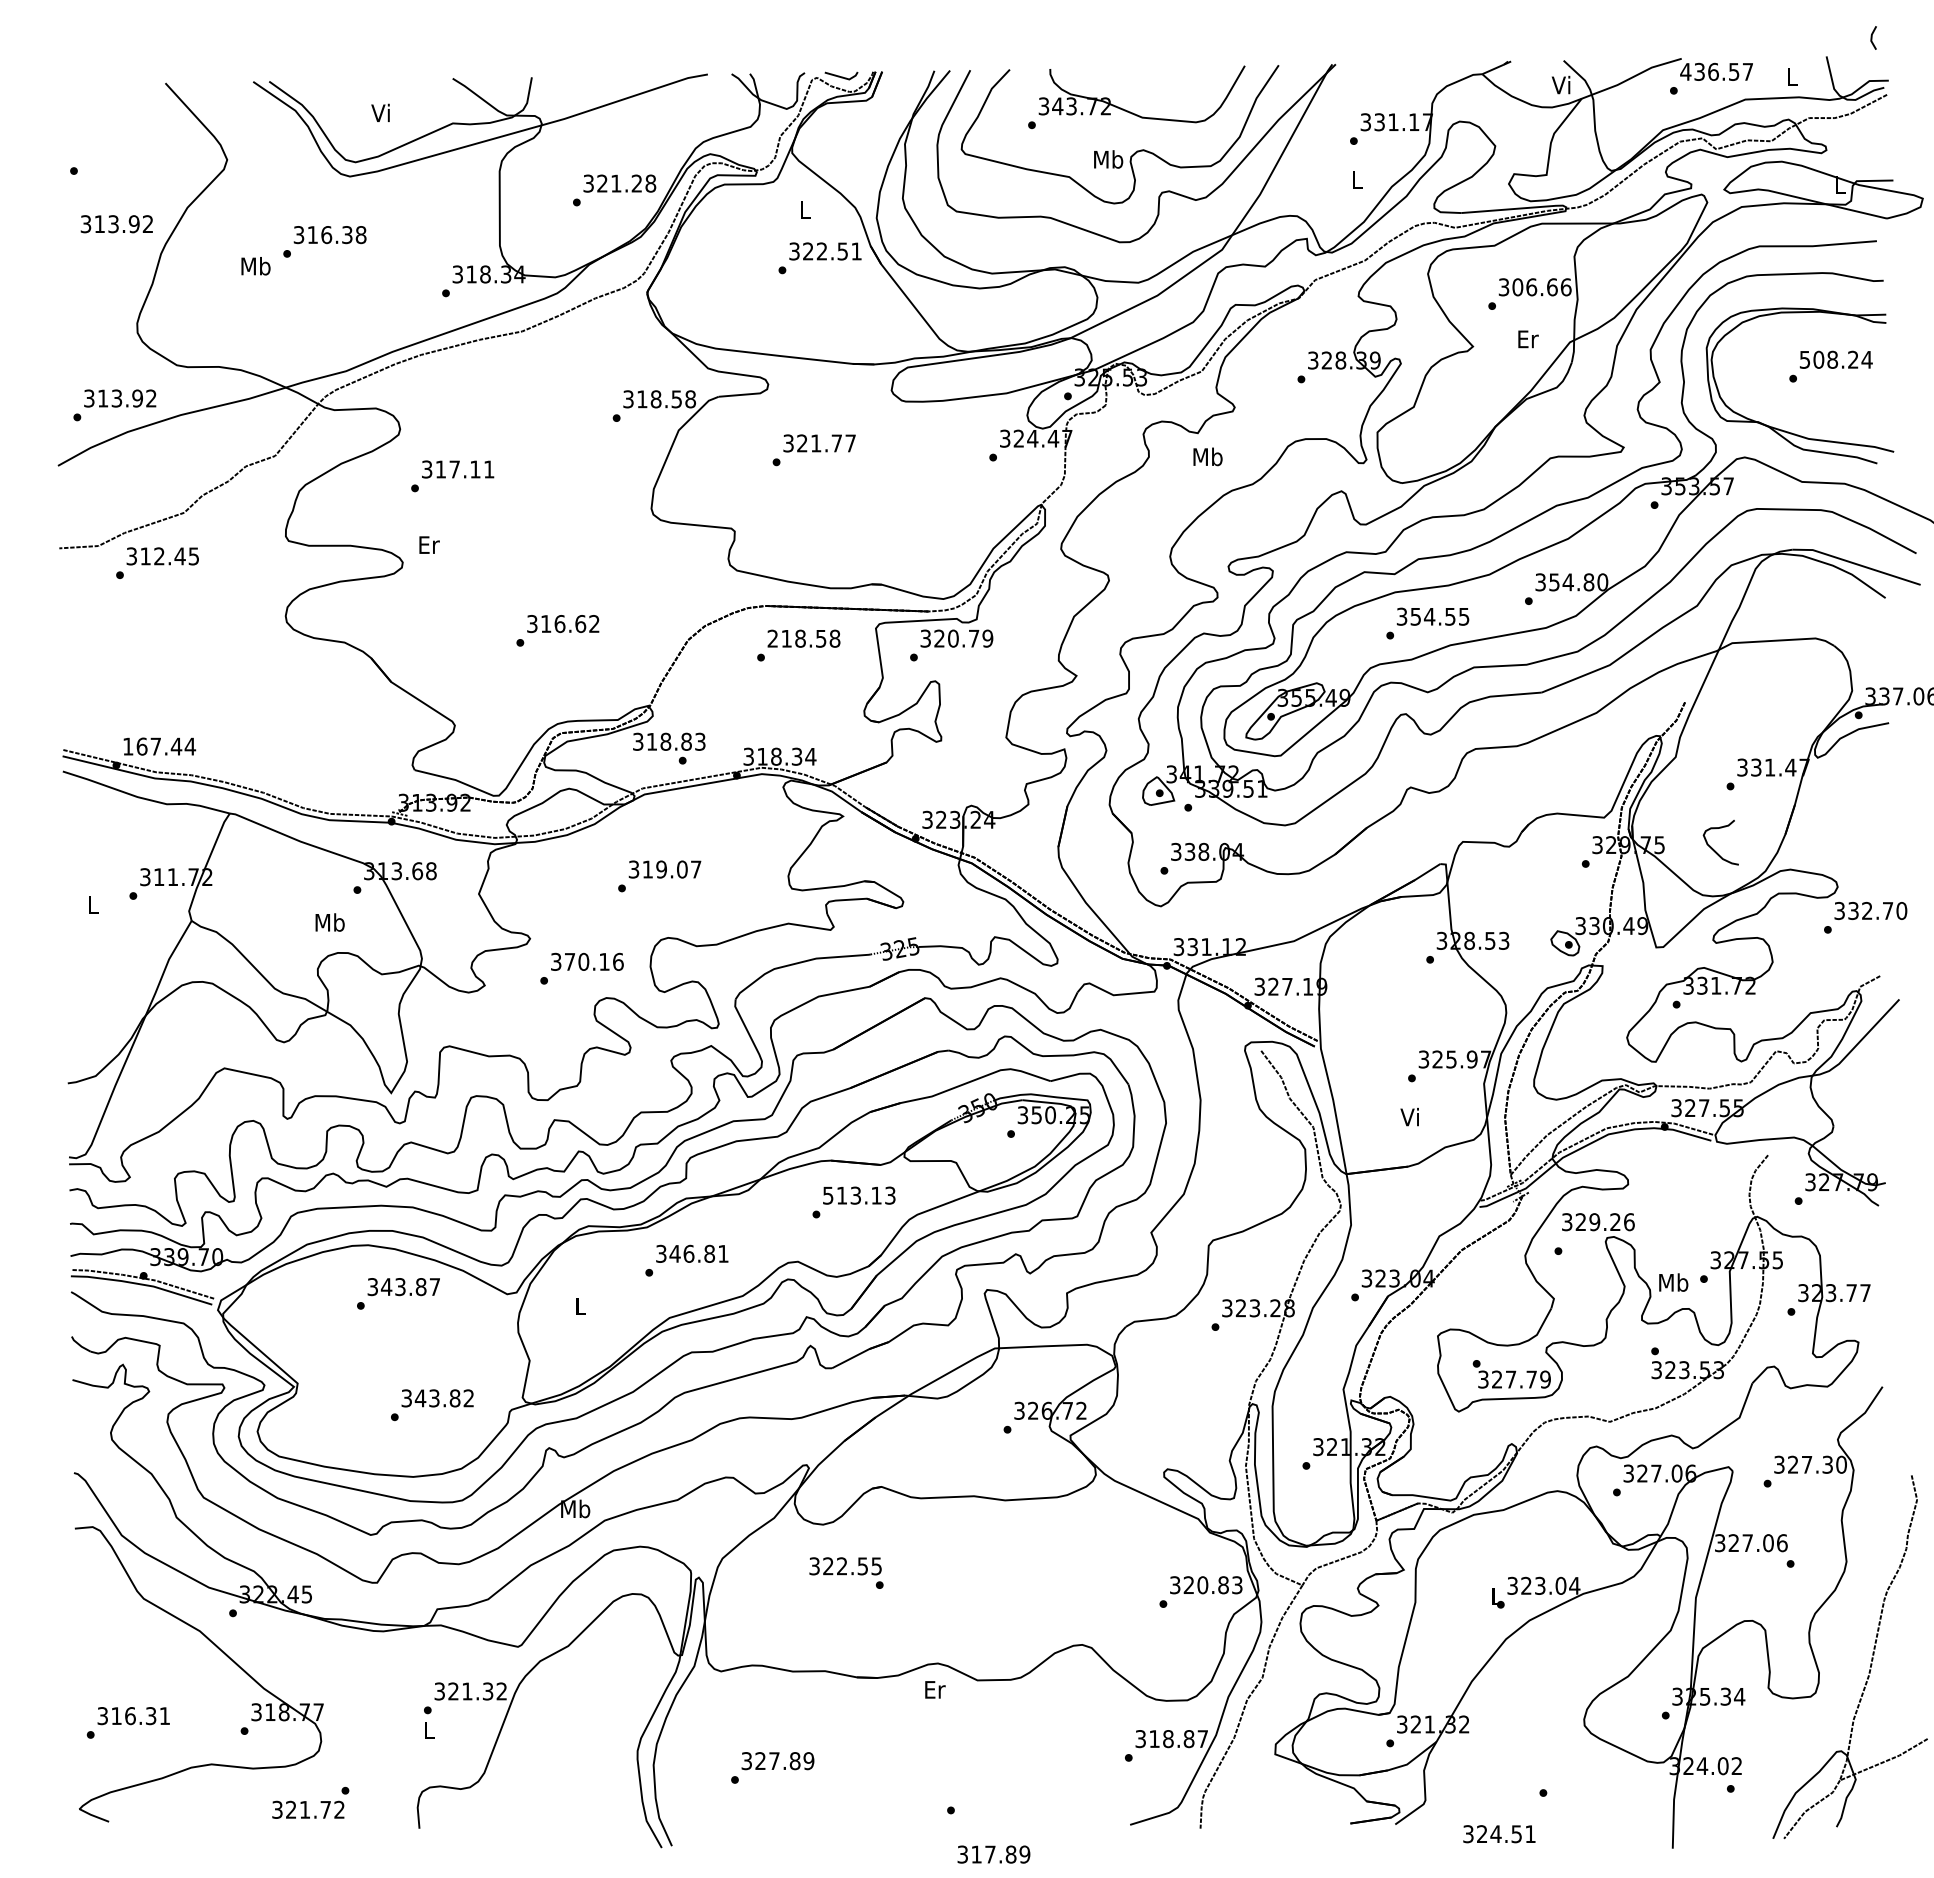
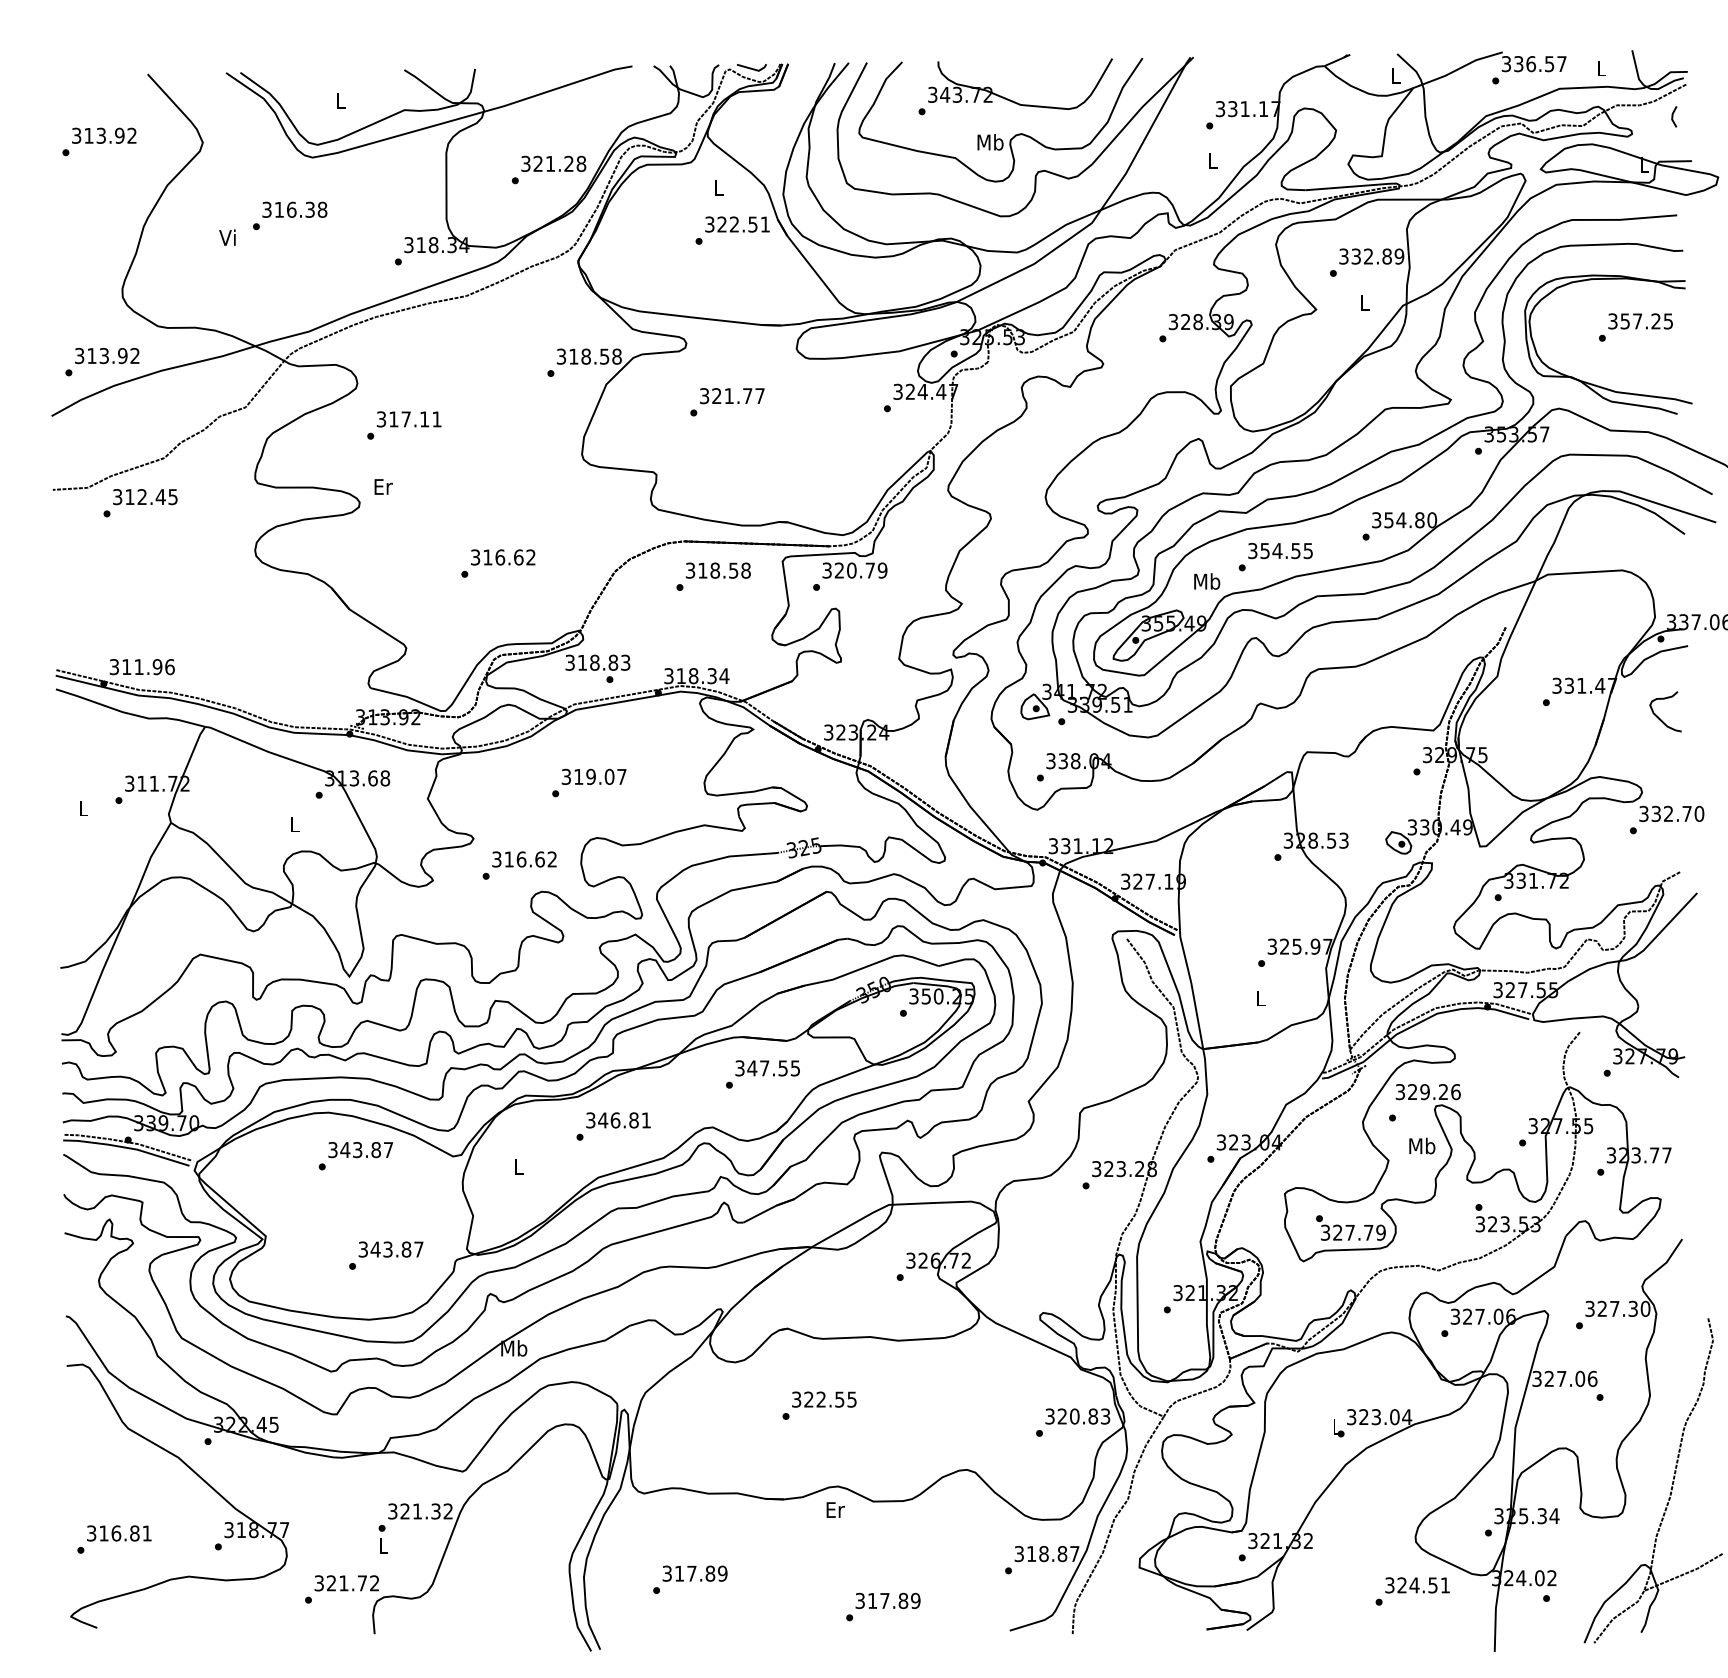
line: (1872, 37) -> (1673, 116), moved
text: (1685, 71) -> (1506, 63), 436.57 -> 336.57
text: (1560, 84) -> (1394, 75), Vi -> L
text: (380, 112) -> (339, 100), Vi -> L
text: (116, 224) -> (103, 136), moved
text: (255, 266) -> (228, 237), Mb -> Vi
text: (1541, 287) -> (1377, 256), 306.66 -> 332.89
text: (1528, 339) -> (1365, 303), Er -> L
text: (1836, 359) -> (1641, 321), 508.24 -> 357.25
text: (1207, 456) -> (1206, 581), moved
text: (772, 638) -> (690, 570), 218.58 -> 318.58
text: (159, 746) -> (142, 666), 167.44 -> 311.96
curve: (1713, 848) -> (1658, 717), moved
text: (329, 922) -> (294, 824), Mb -> L
text: (594, 961) -> (531, 859), 370.16 -> 316.62
text: (1409, 1116) -> (1259, 997), Vi -> L
text: (859, 1195) -> (767, 1068), 513.13 -> 347.55
text: (1673, 1282) -> (1422, 1145), moved
text: (468, 1398) -> (418, 1249), 343.82 -> 343.87
text: (845, 1566) -> (824, 1399), moved
text: (150, 1716) -> (134, 1533), 316.31 -> 316.81
text: (760, 1760) -> (679, 1573), 327.89 -> 317.89
text: (308, 1809) -> (346, 1583), moved
text: (1499, 1834) -> (1417, 1585), moved
text: (993, 1854) -> (887, 1600), moved

